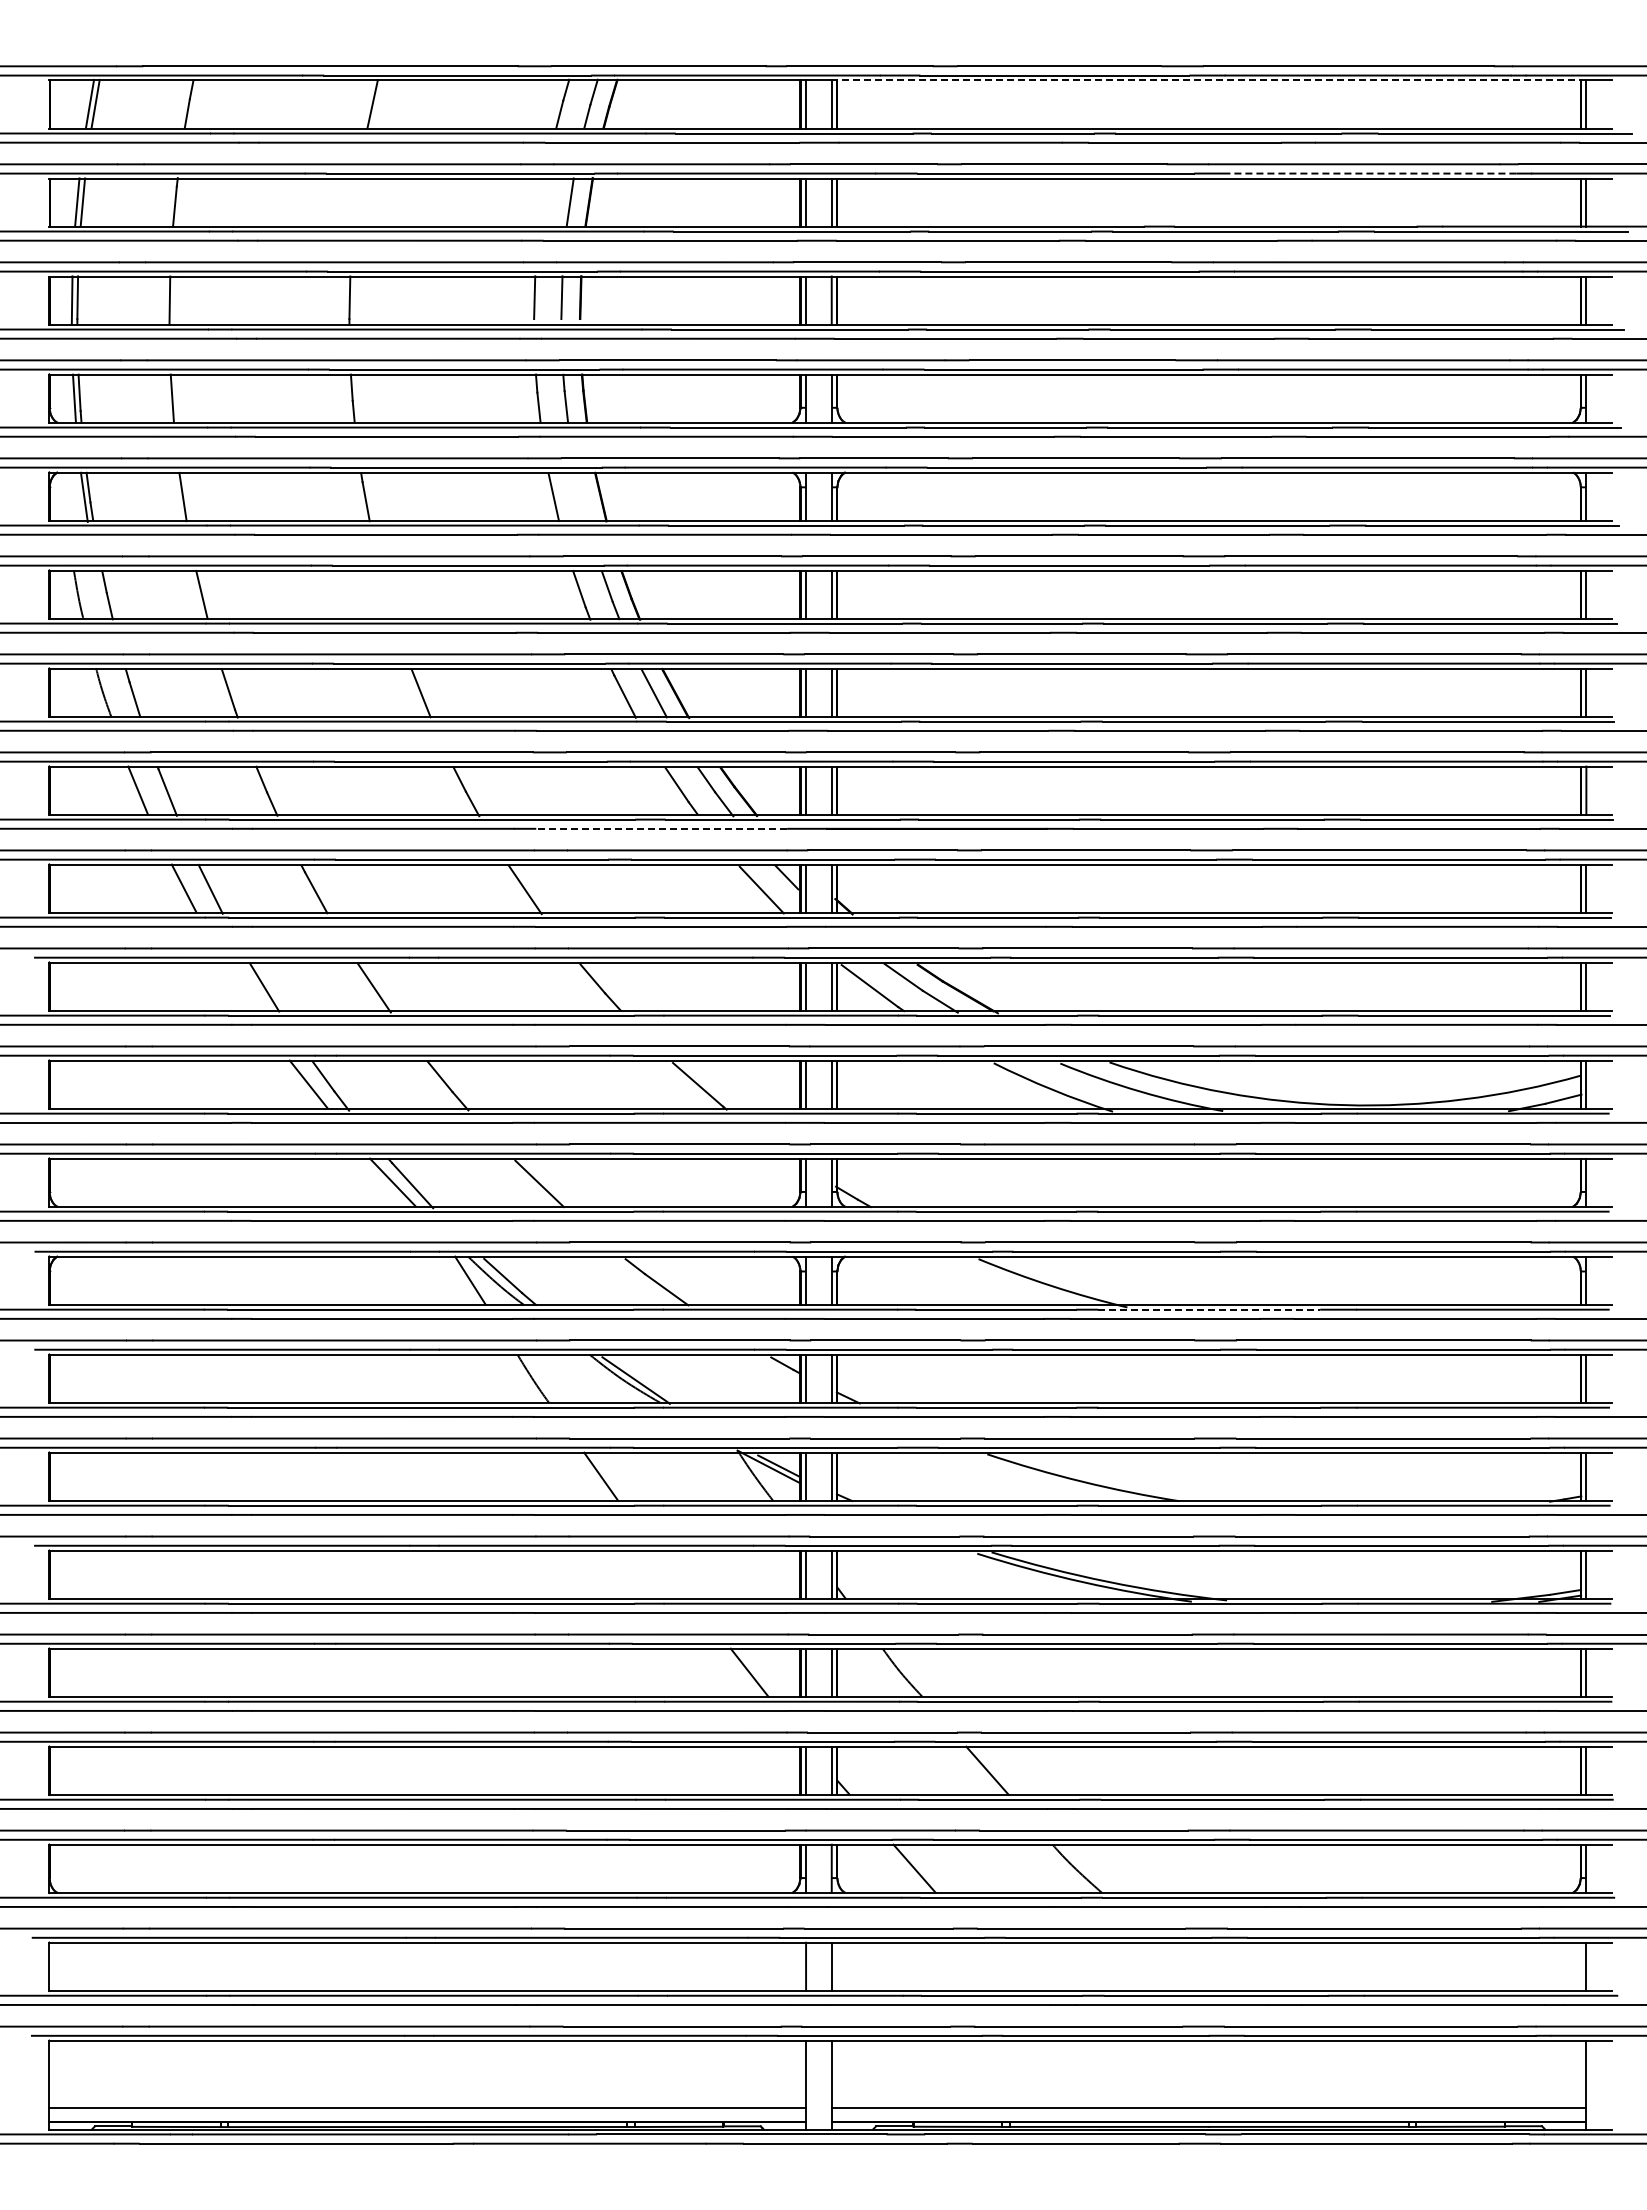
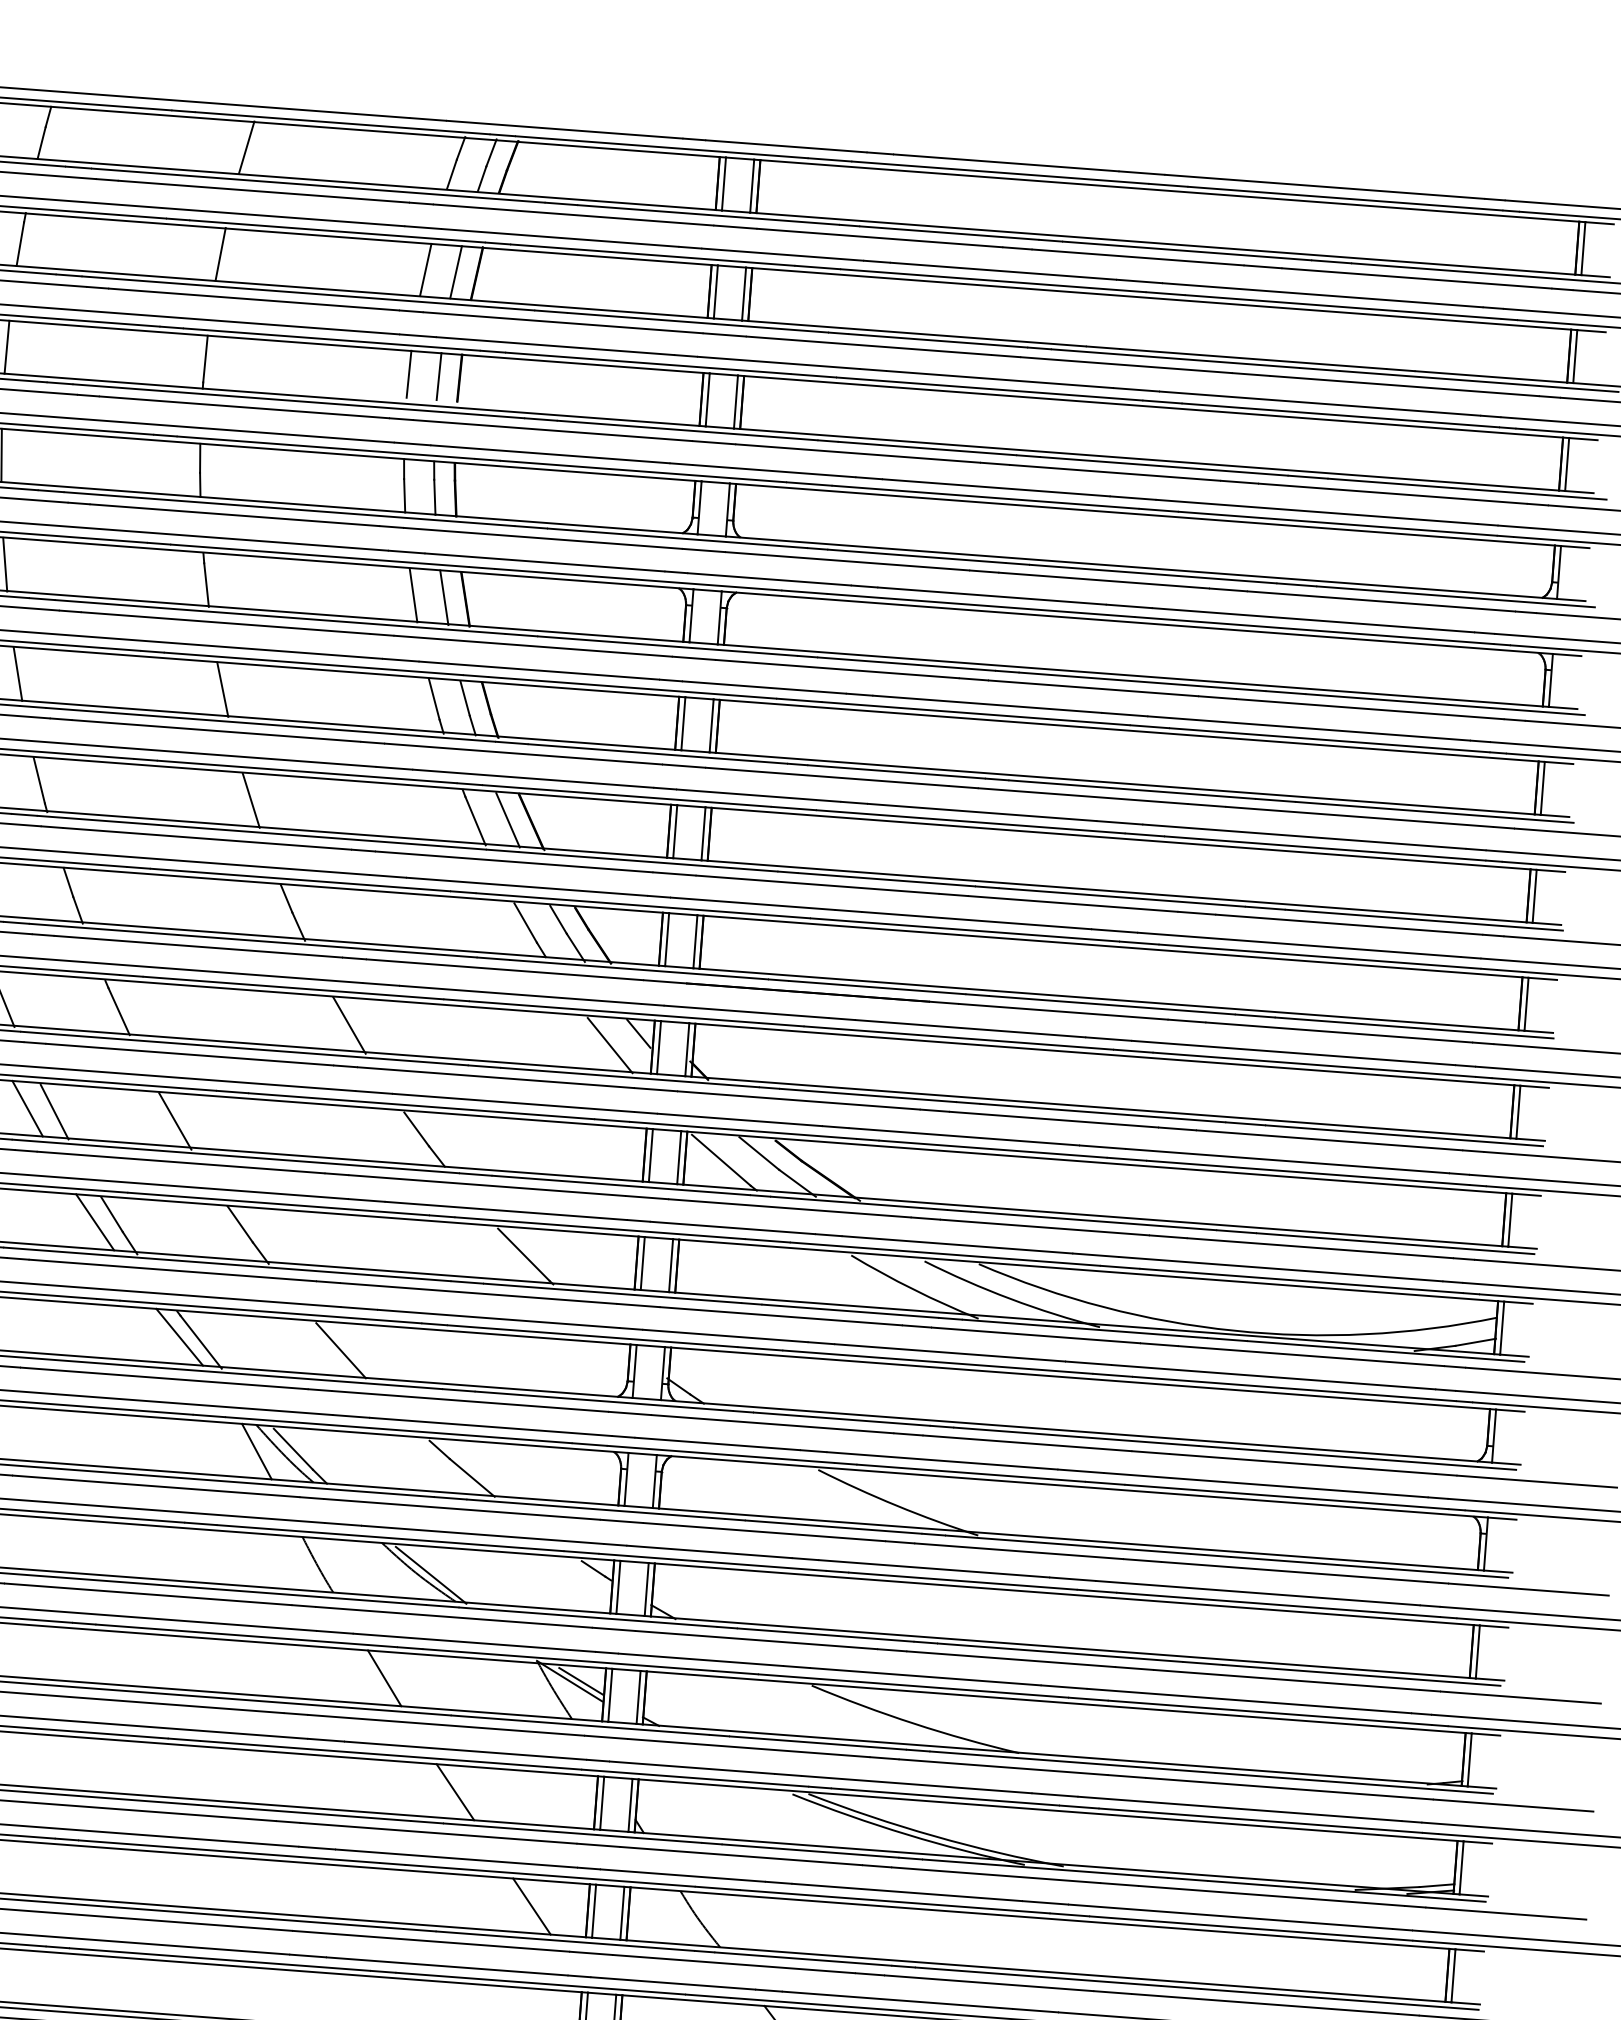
line: (1208, 80) -> (1169, 190), dashed -> solid
line: (1372, 173) -> (1342, 306), dashed -> solid
line: (356, 202) -> (220, 254), added
line: (542, 202) -> (425, 270), added
line: (581, 496) -> (444, 597), added
line: (387, 594) -> (222, 689), added
line: (661, 828) -> (504, 969), dashed -> solid
line: (239, 986) -> (26, 1108), added
line: (1209, 1309) -> (1068, 1544), dashed -> solid
line: (672, 1574) -> (455, 1791), added

